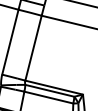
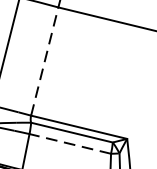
line: (33, 47) -> (44, 60), solid -> dashed
line: (48, 97) -> (69, 143), solid -> dashed

